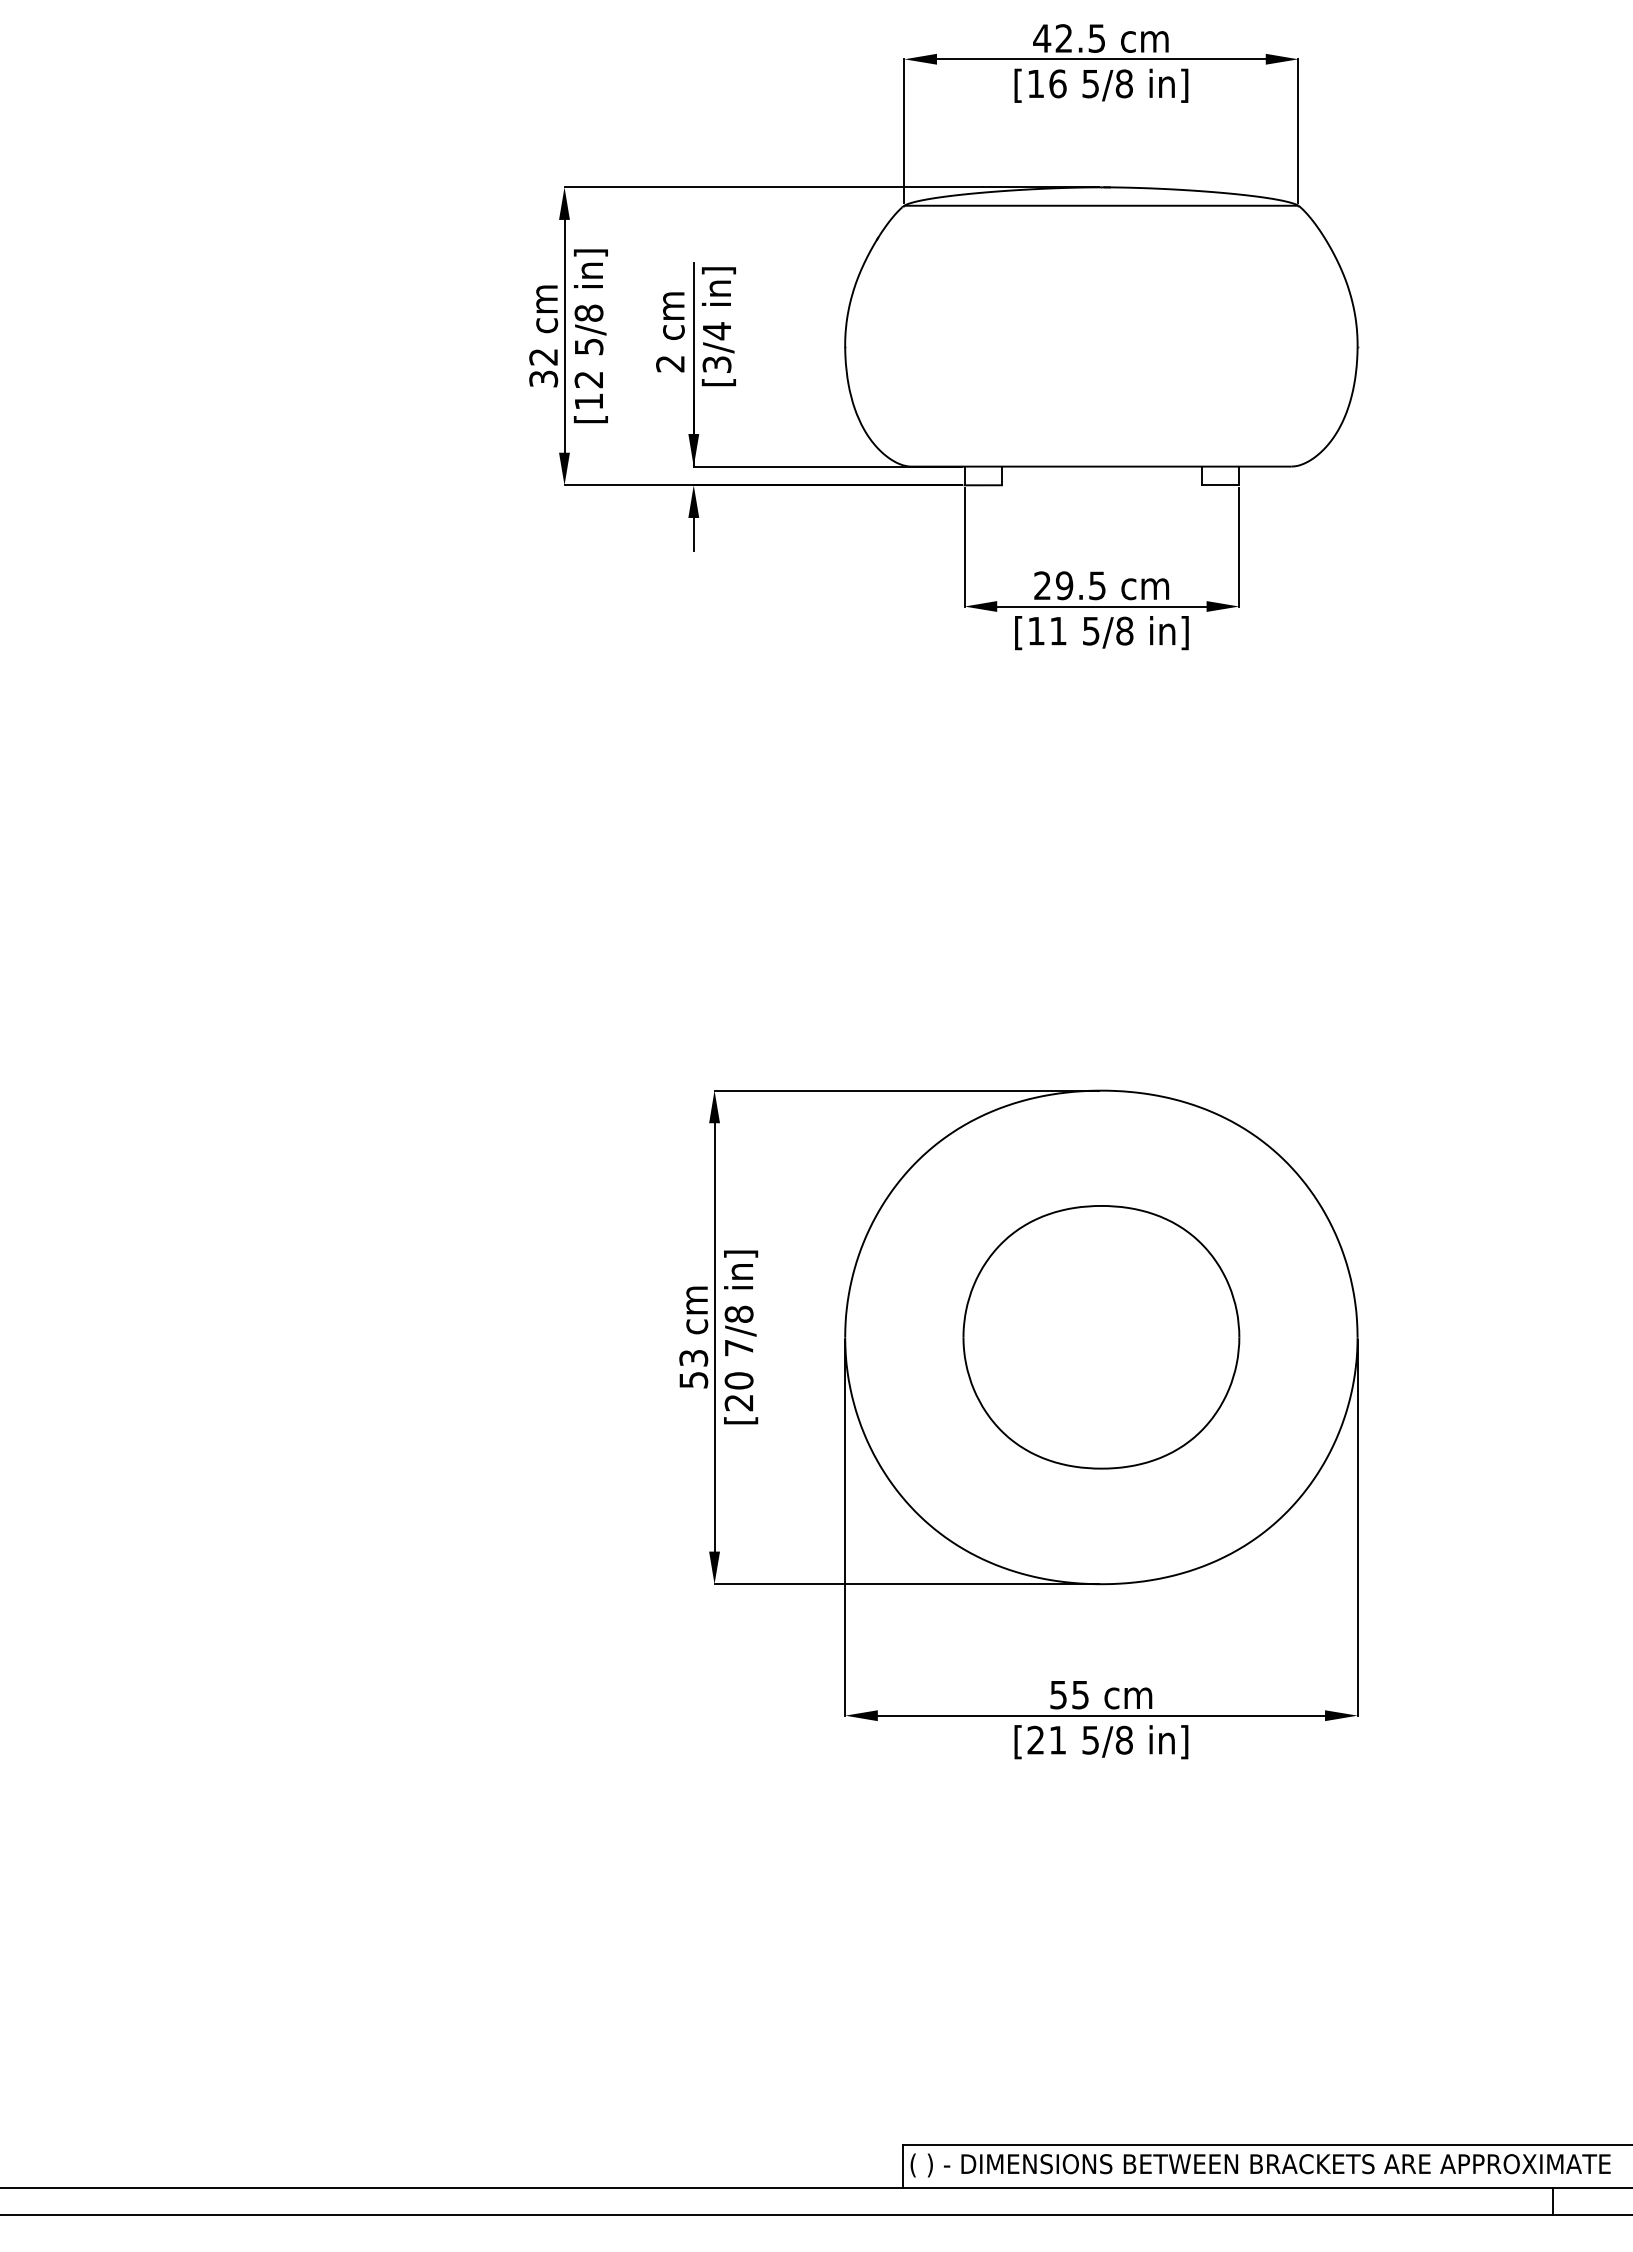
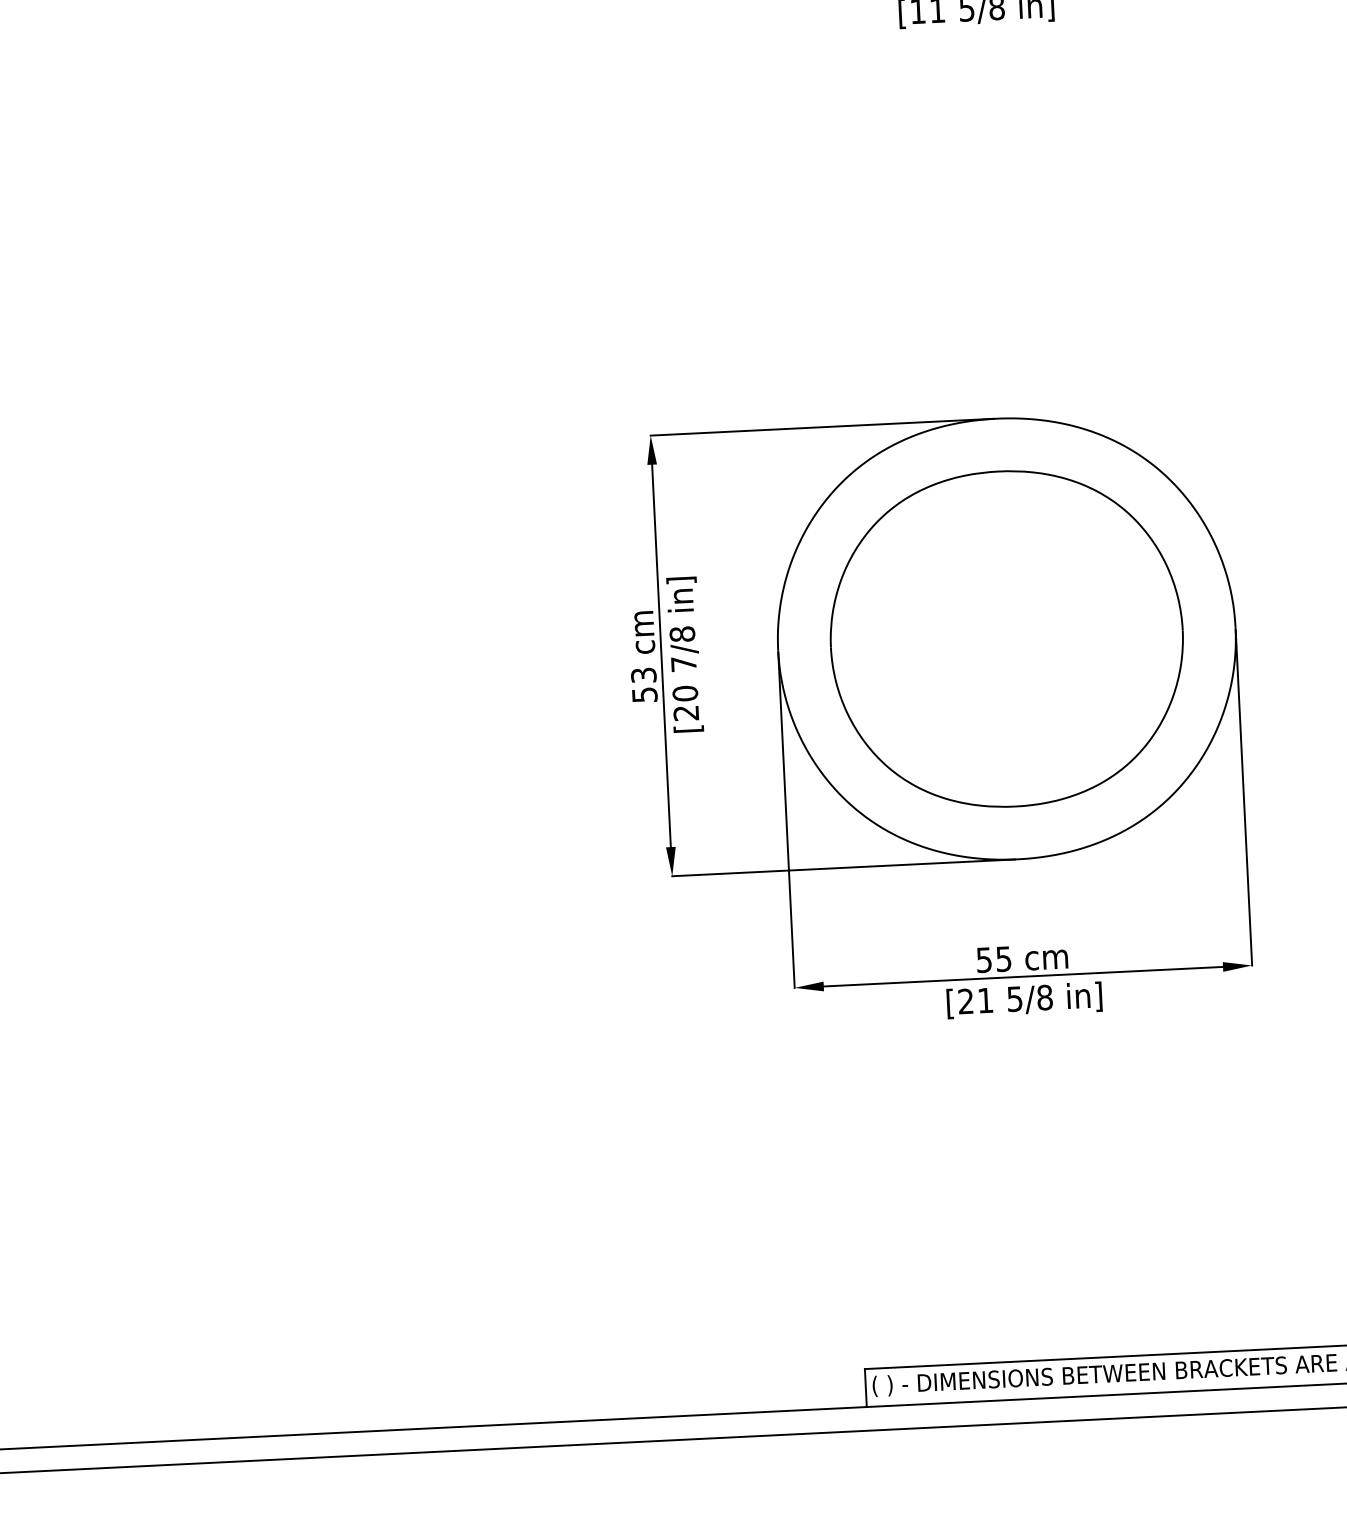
part: (1101, 1336) -> (1006, 638), size x1.43

